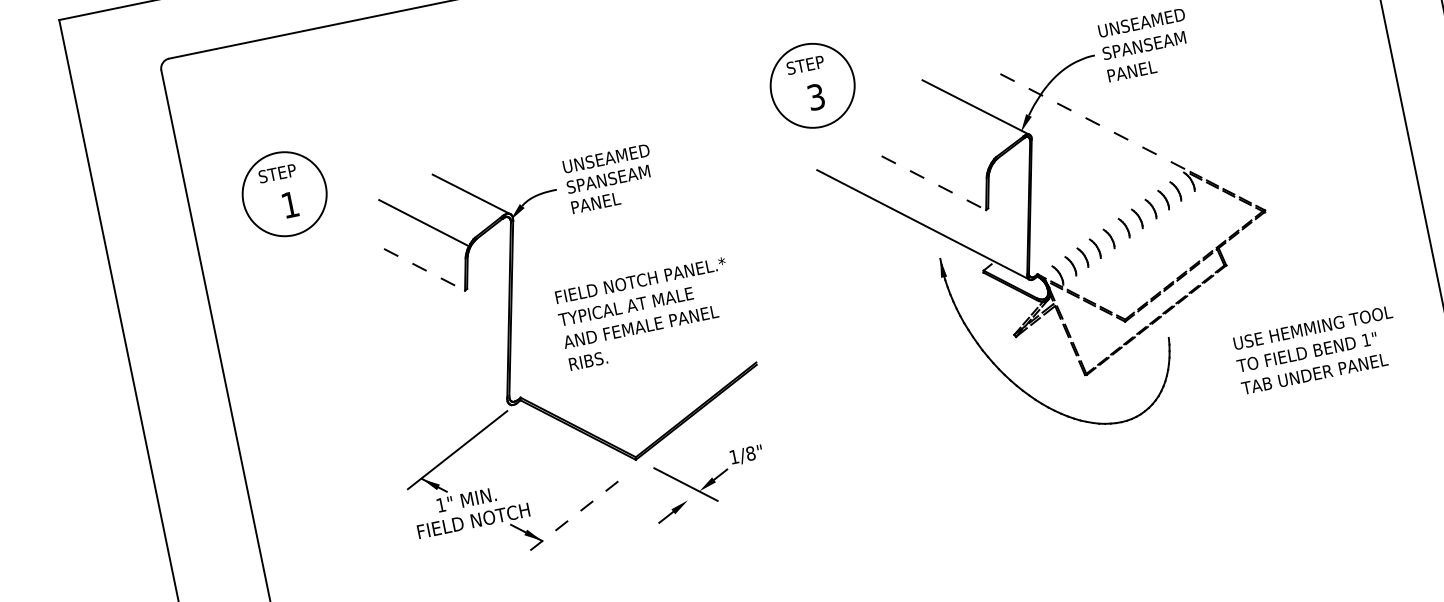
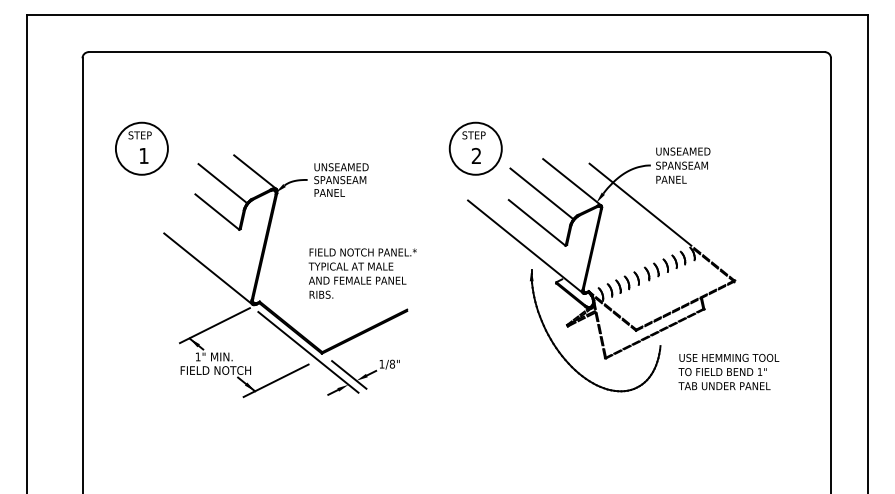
text: (816, 97) -> (476, 156), 3 -> 2
line: (1091, 120) -> (640, 204), dashed -> solid
line: (931, 135) -> (541, 193), added
line: (934, 183) -> (537, 223), dashed -> solid
line: (424, 270) -> (217, 212), dashed -> solid
text: (646, 313) -> (362, 273), moved
text: (1316, 349) -> (728, 371), moved
line: (428, 361) -> (208, 268), added
line: (614, 462) -> (308, 352), added
line: (571, 518) -> (275, 381), dashed -> solid

